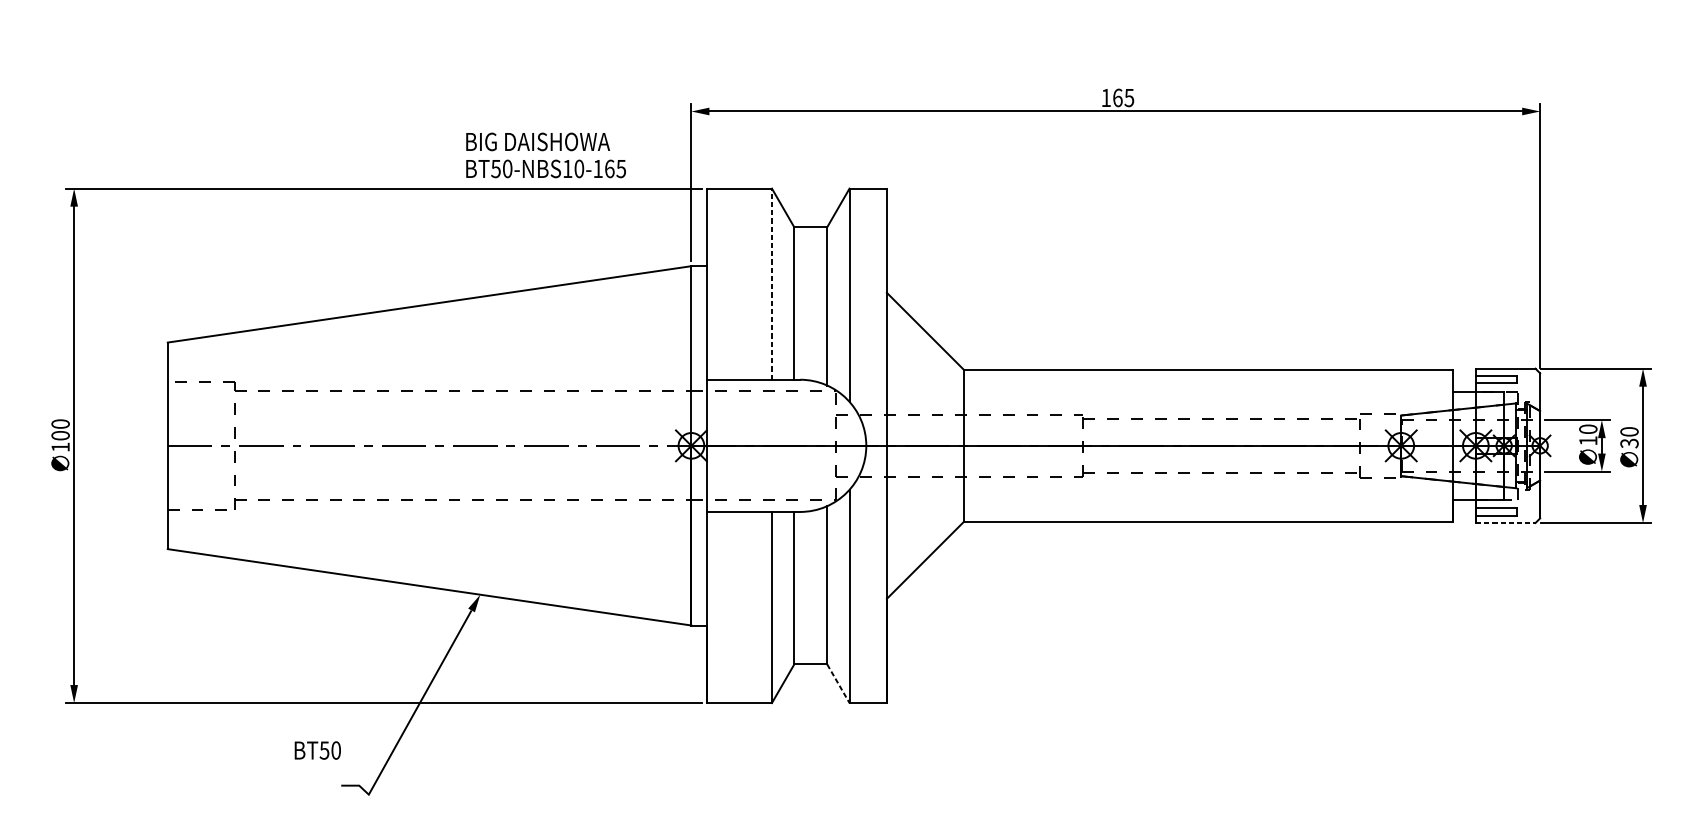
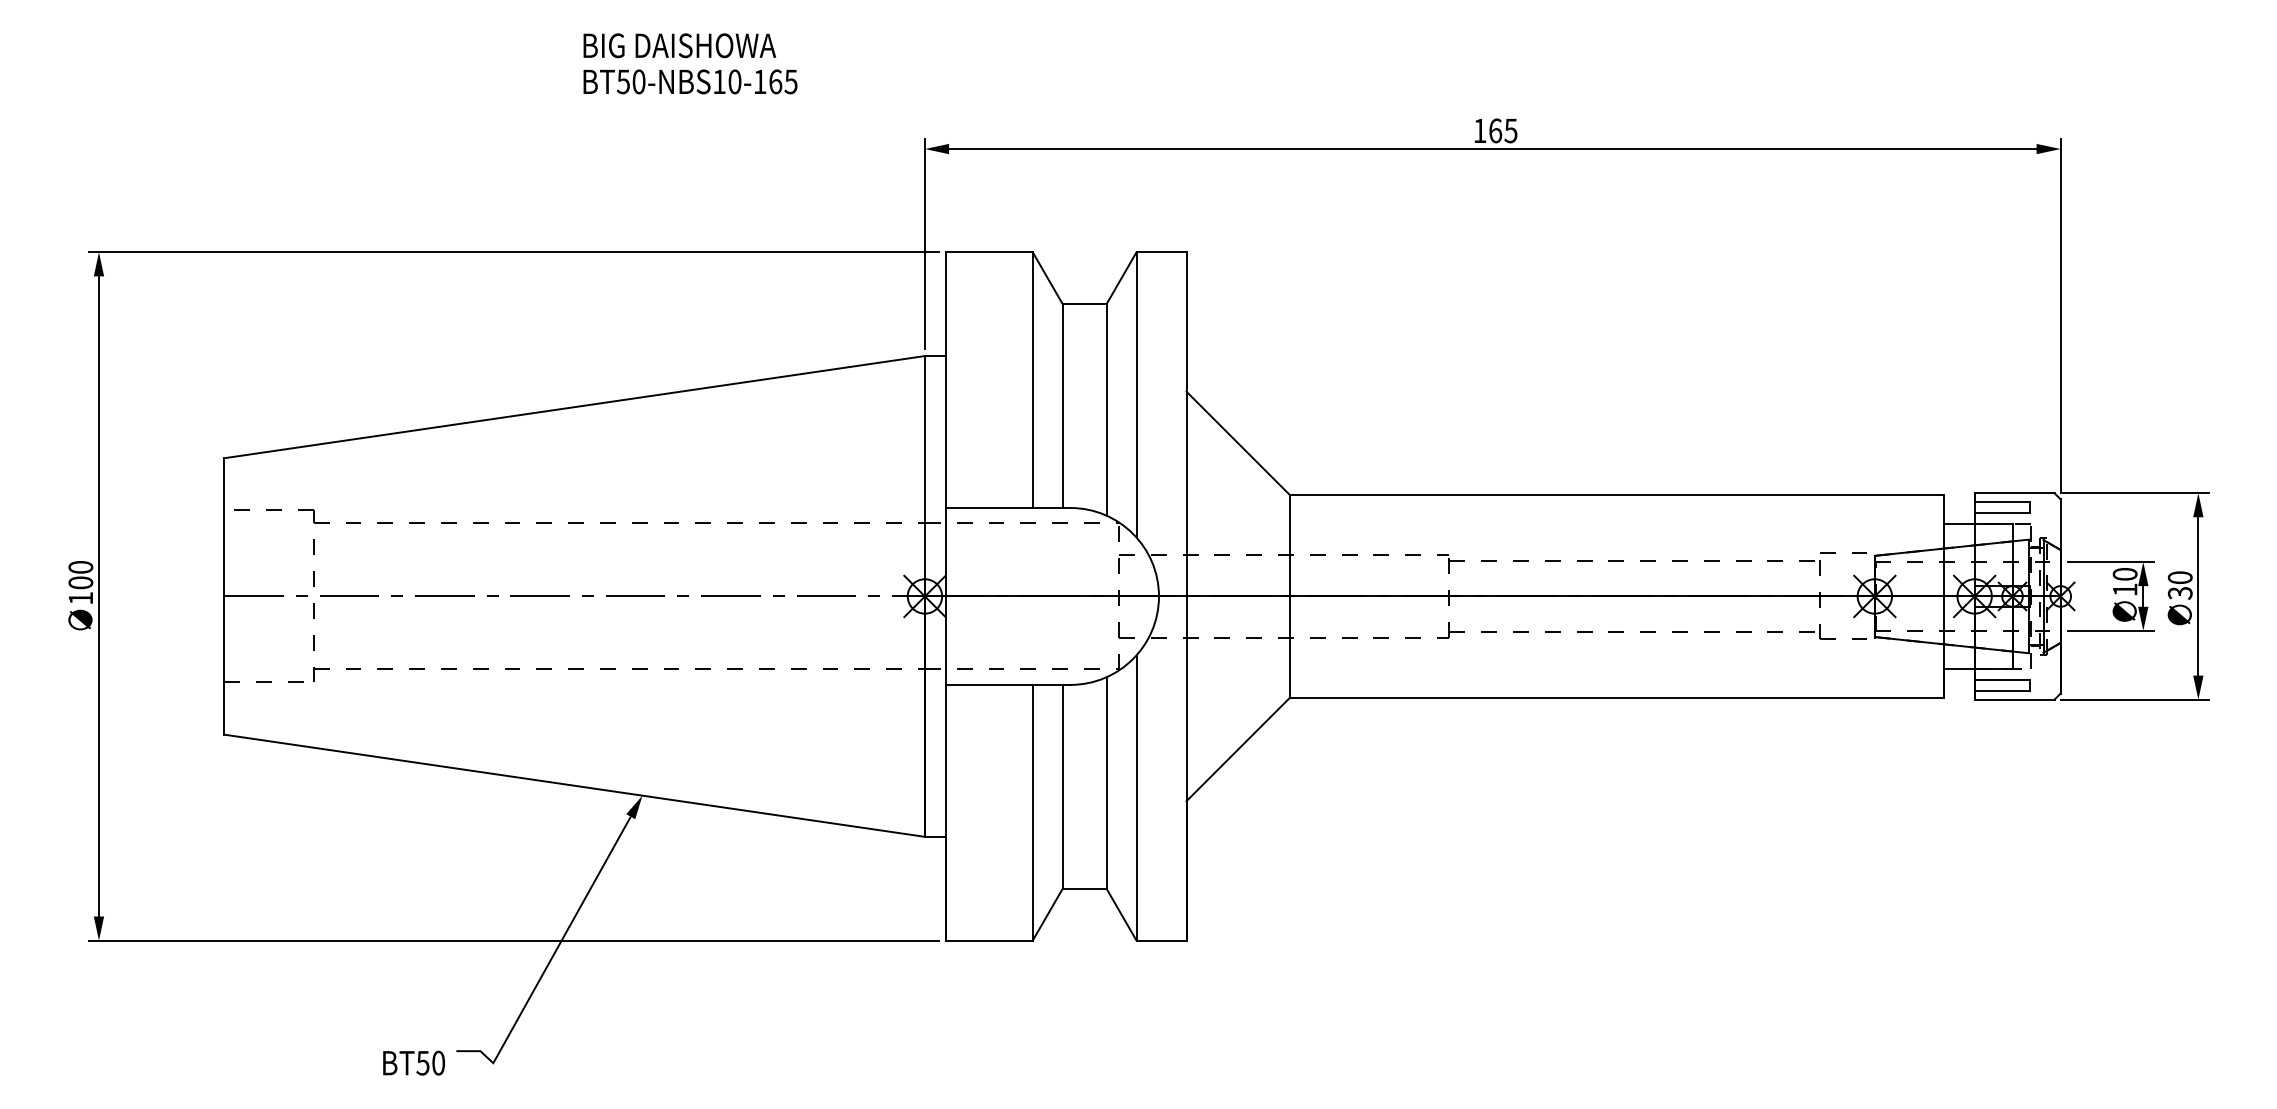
text: (546, 155) -> (690, 63), moved
line: (771, 284) -> (1032, 380), dashed -> solid
line: (1505, 522) -> (2014, 699), dashed -> solid
line: (838, 683) -> (1121, 914), dashed -> solid
text: (317, 750) -> (413, 1062), moved

